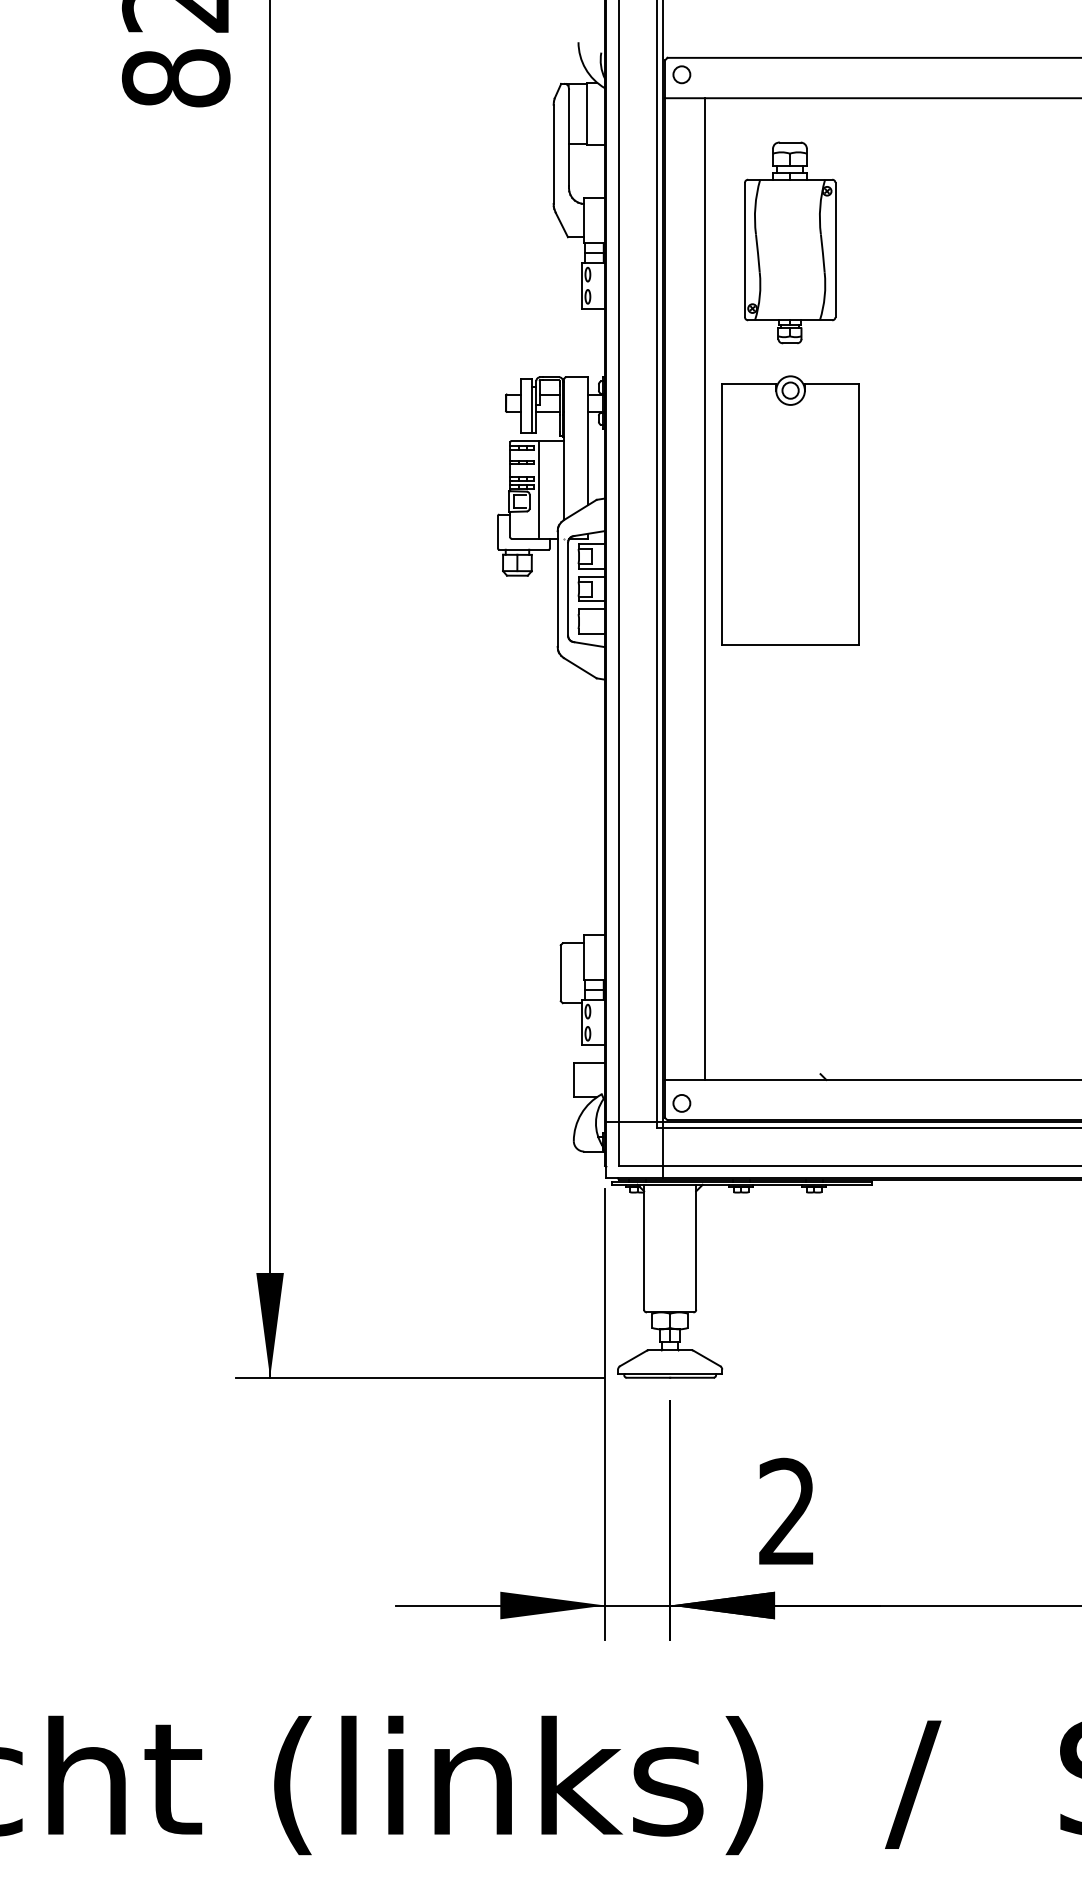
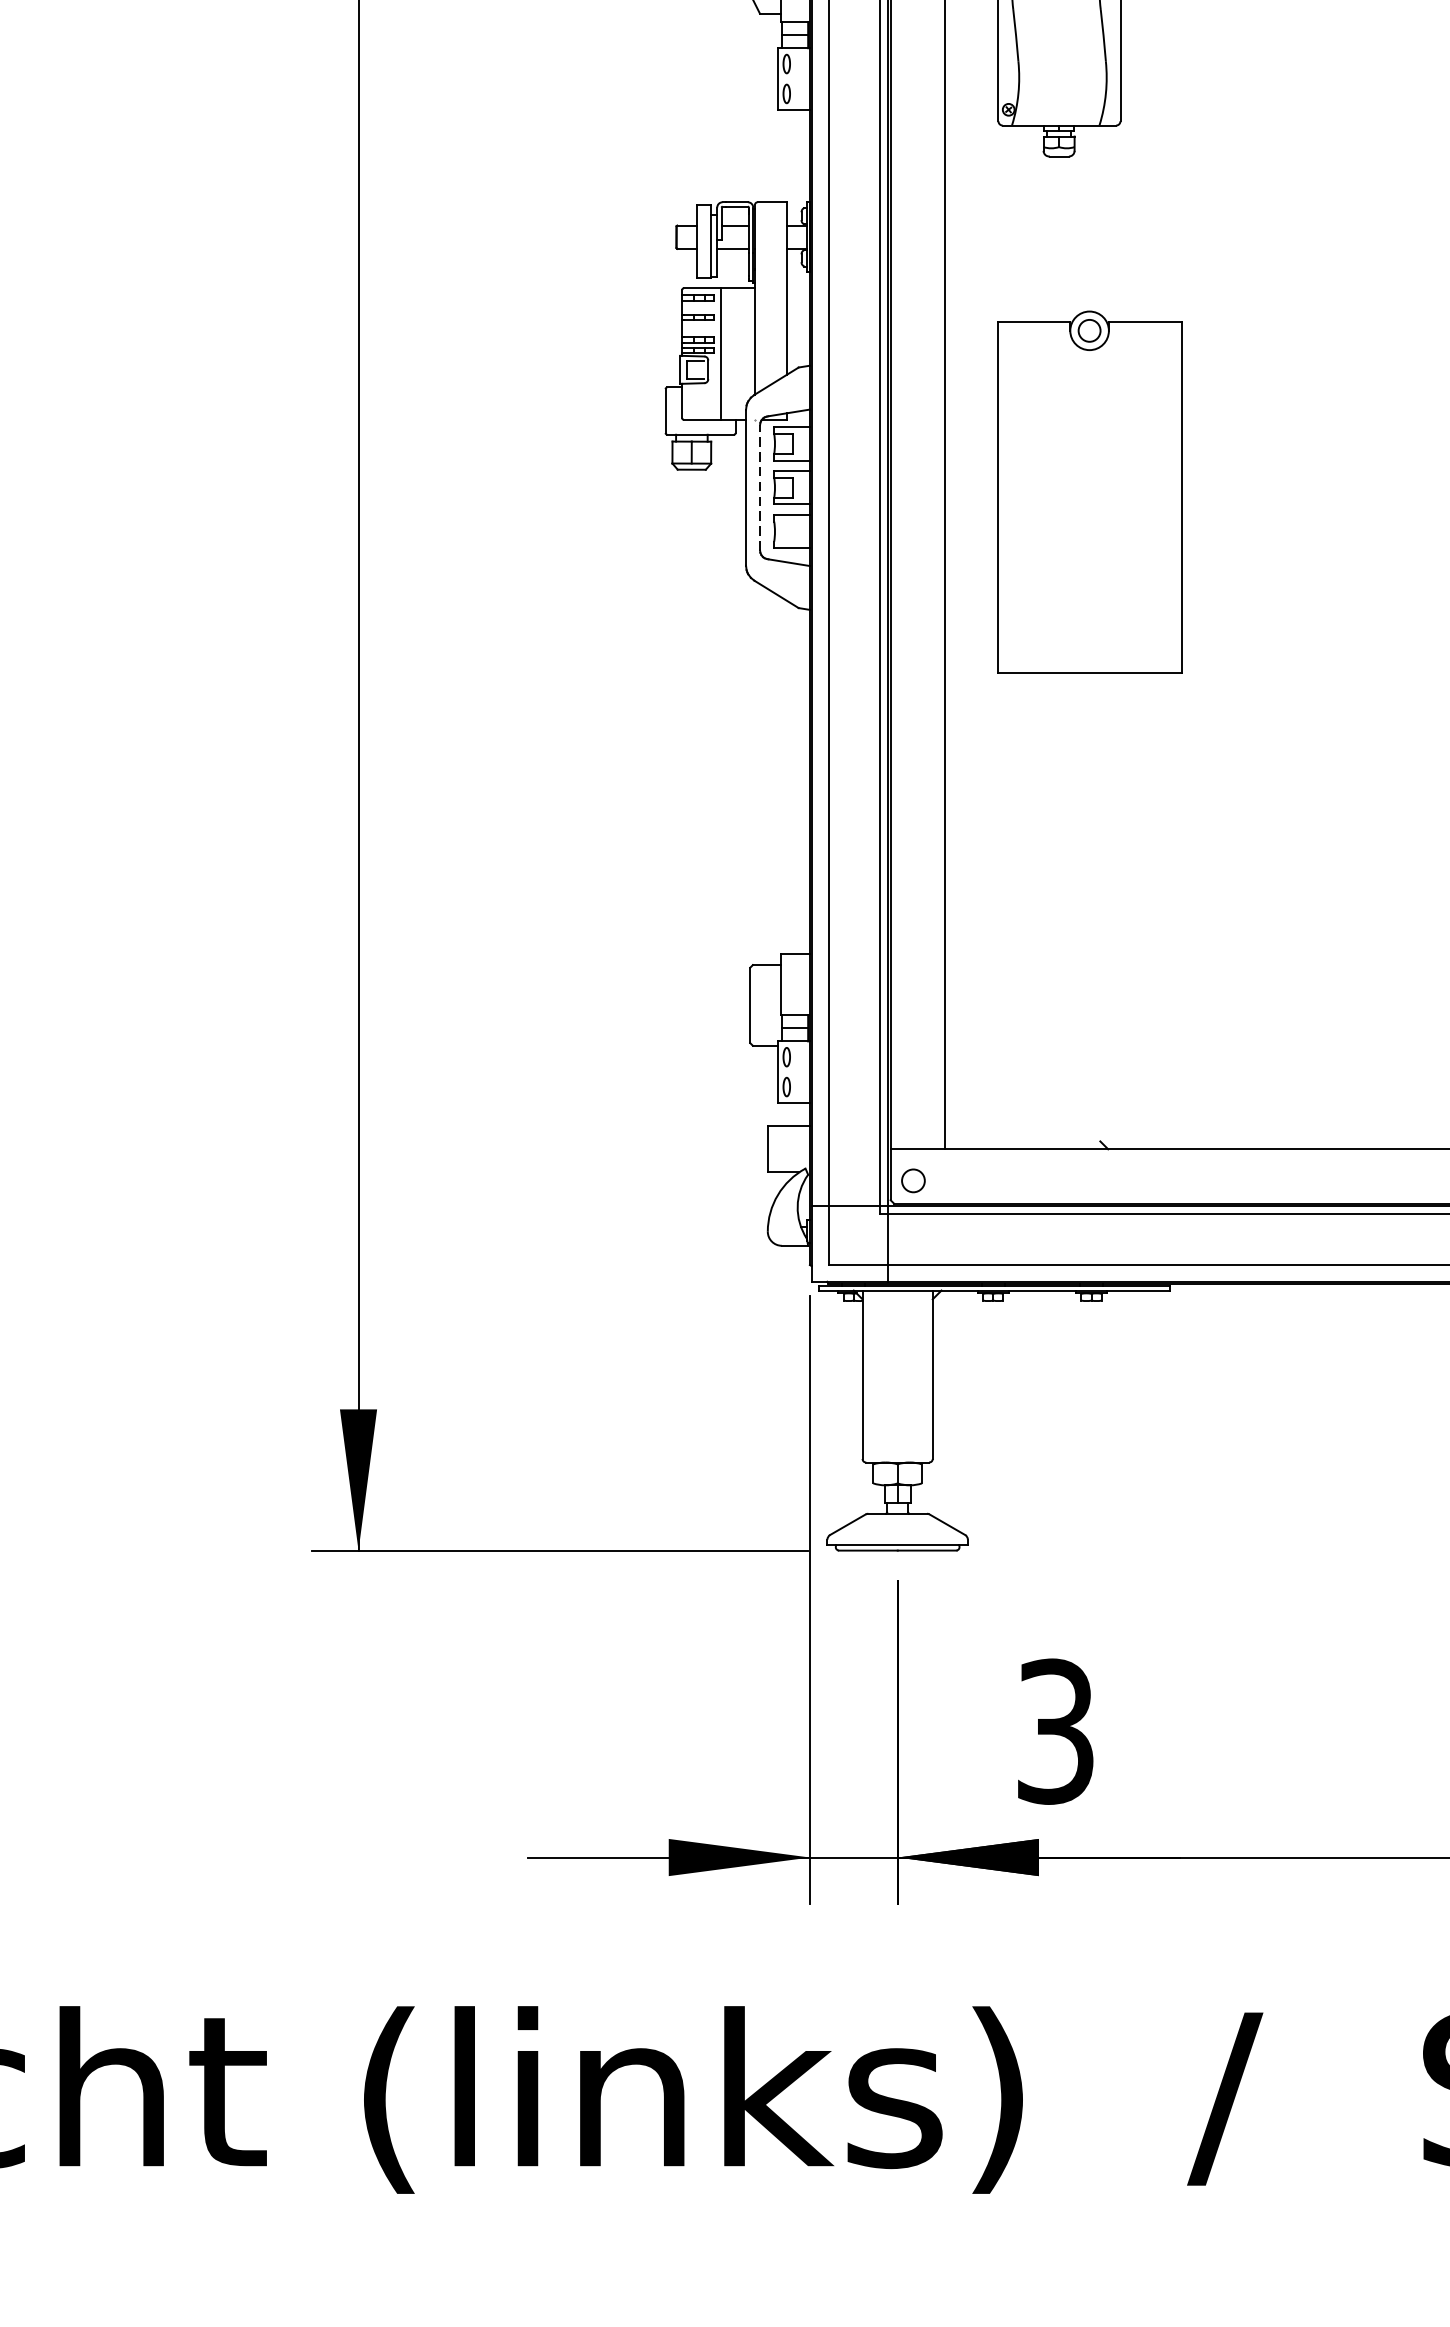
part: (790, 510) -> (1089, 492), moved
line: (568, 589) -> (760, 488), solid -> dashed
text: (787, 1512) -> (1055, 1732), 2 -> 3

